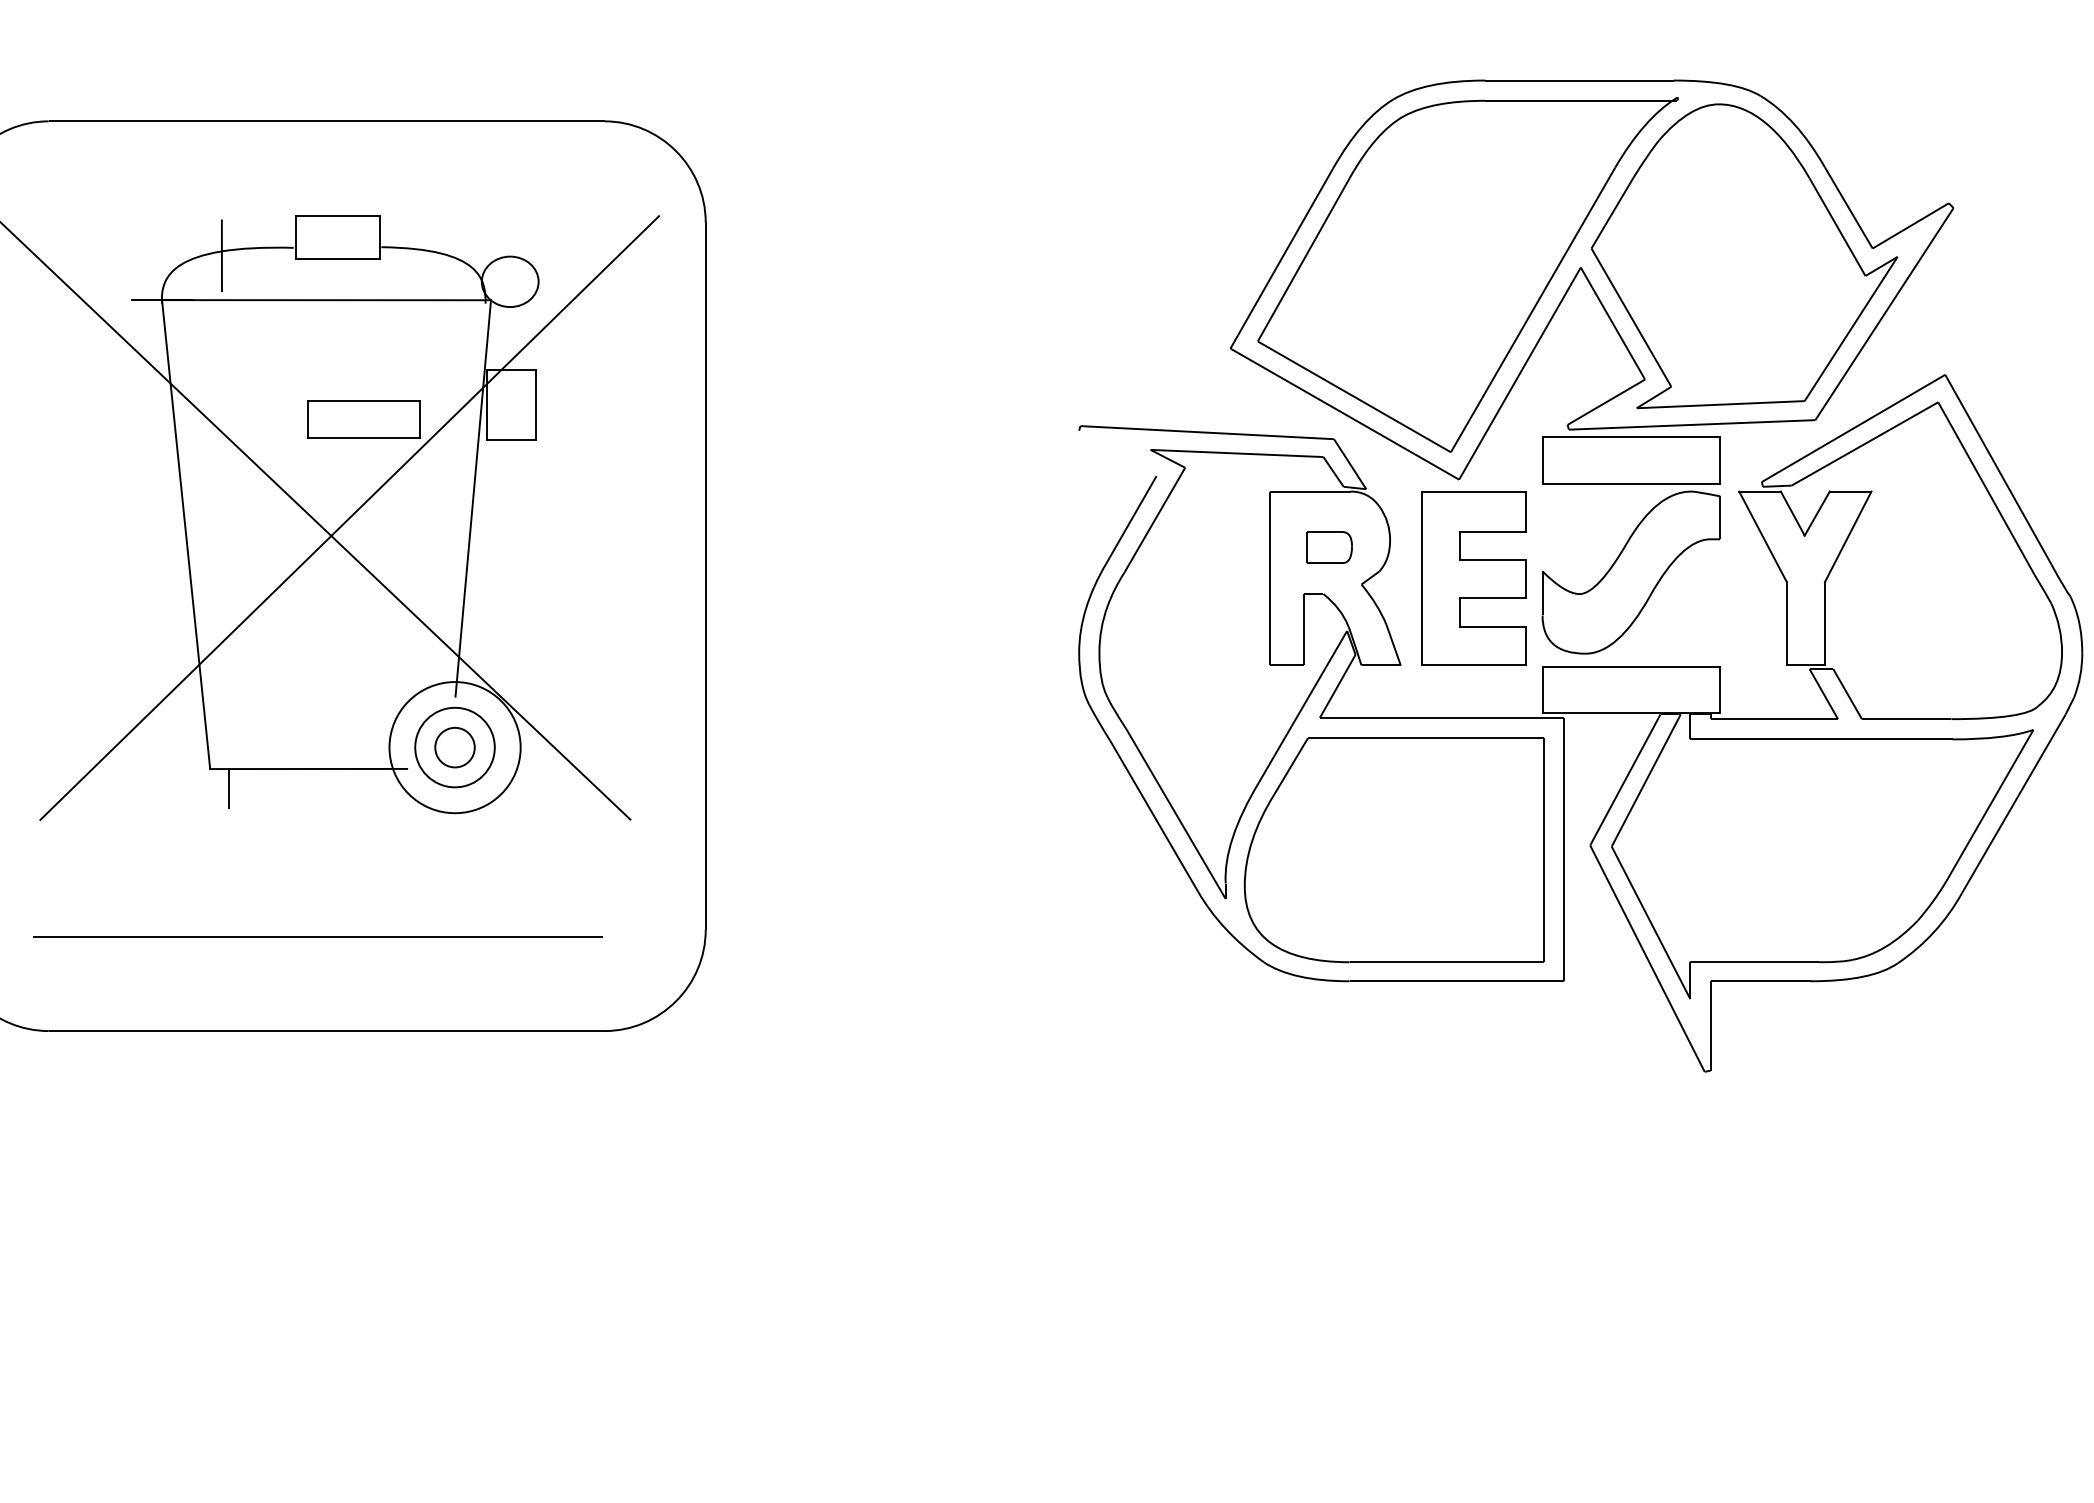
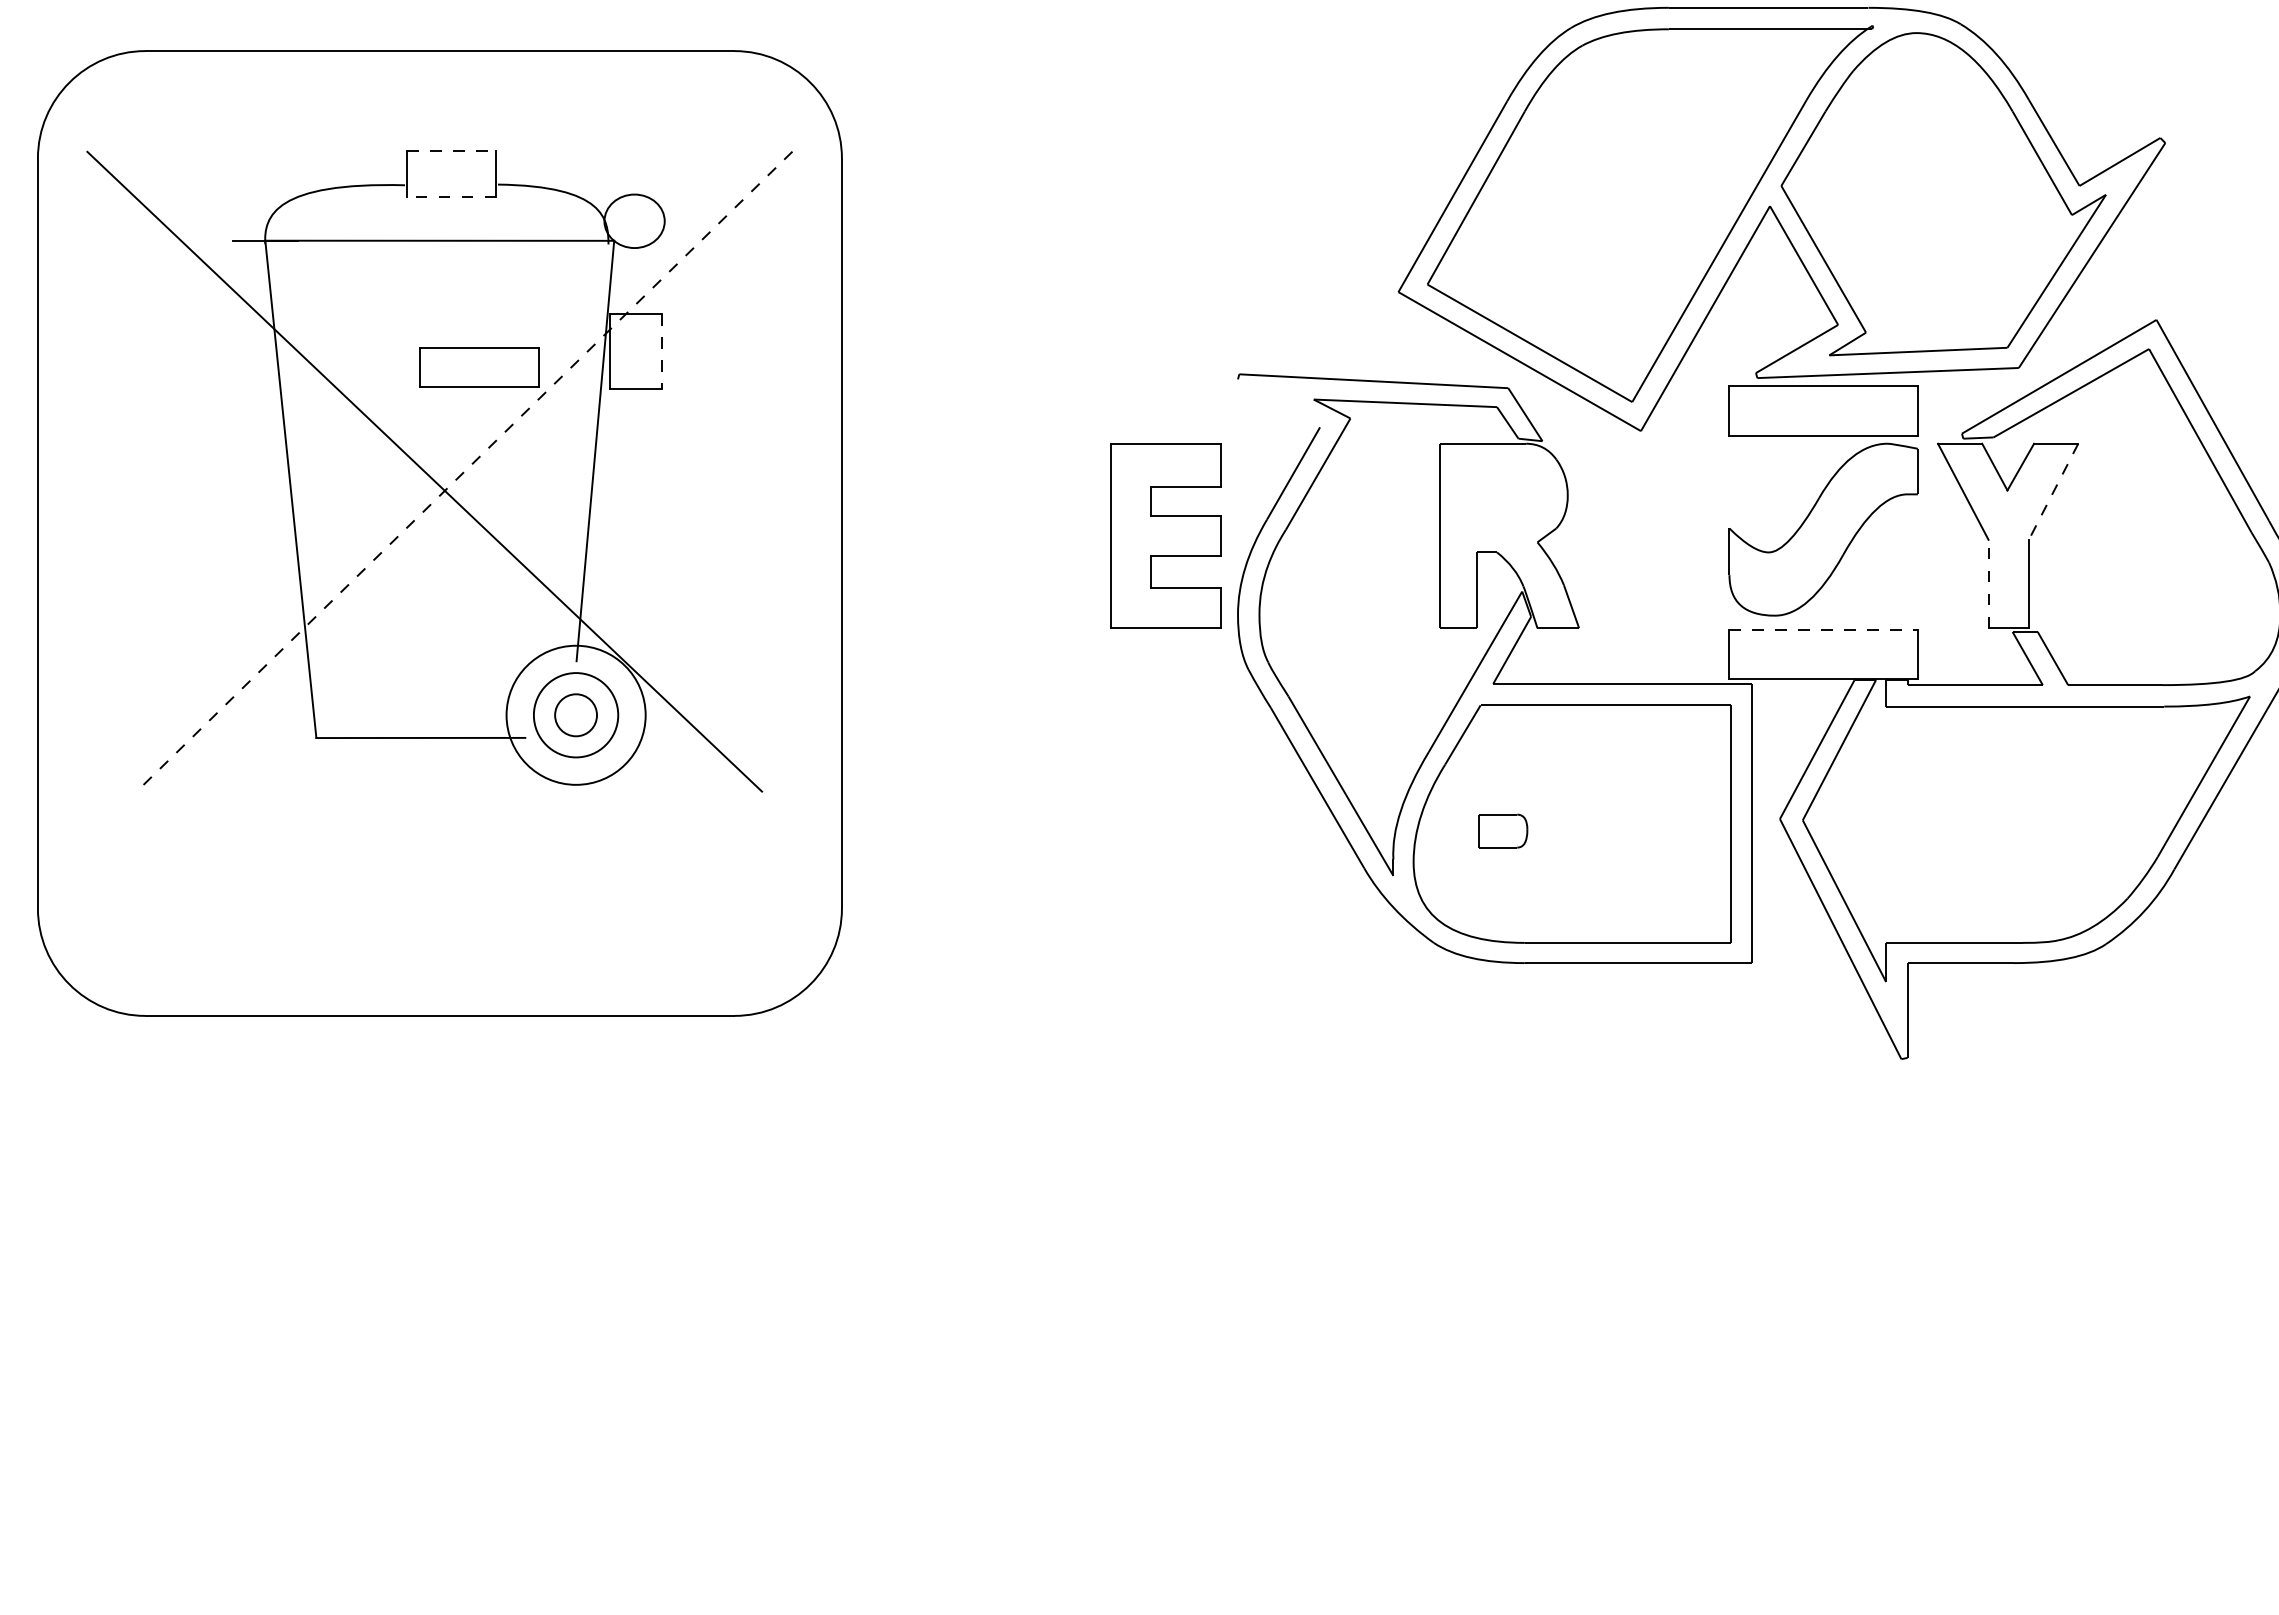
line: (338, 215) -> (452, 150), solid -> dashed
line: (221, 255) -> (328, 193), removed
line: (337, 258) -> (451, 196), solid -> dashed
line: (535, 405) -> (661, 352), solid -> dashed
line: (349, 518) -> (464, 472), solid -> dashed
line: (1848, 537) -> (2053, 492), solid -> dashed
part: (1329, 546) -> (1503, 830), moved
part: (1473, 578) -> (1165, 535), moved
line: (1786, 623) -> (1988, 583), solid -> dashed
line: (1632, 666) -> (1824, 629), solid -> dashed
line: (229, 788) -> (336, 758), removed
line: (317, 937) -> (430, 916), removed

